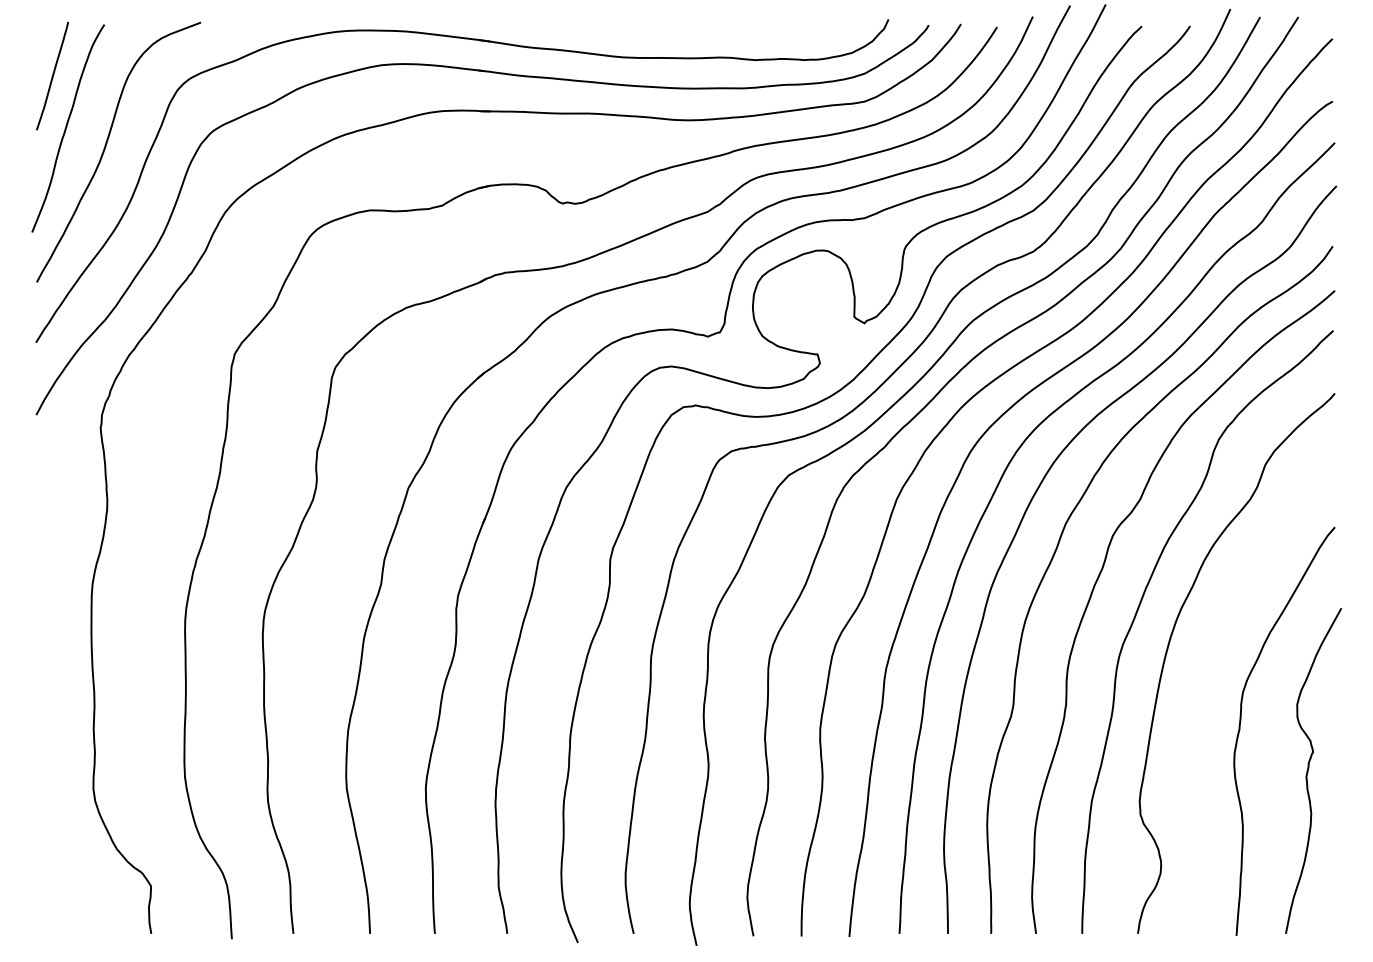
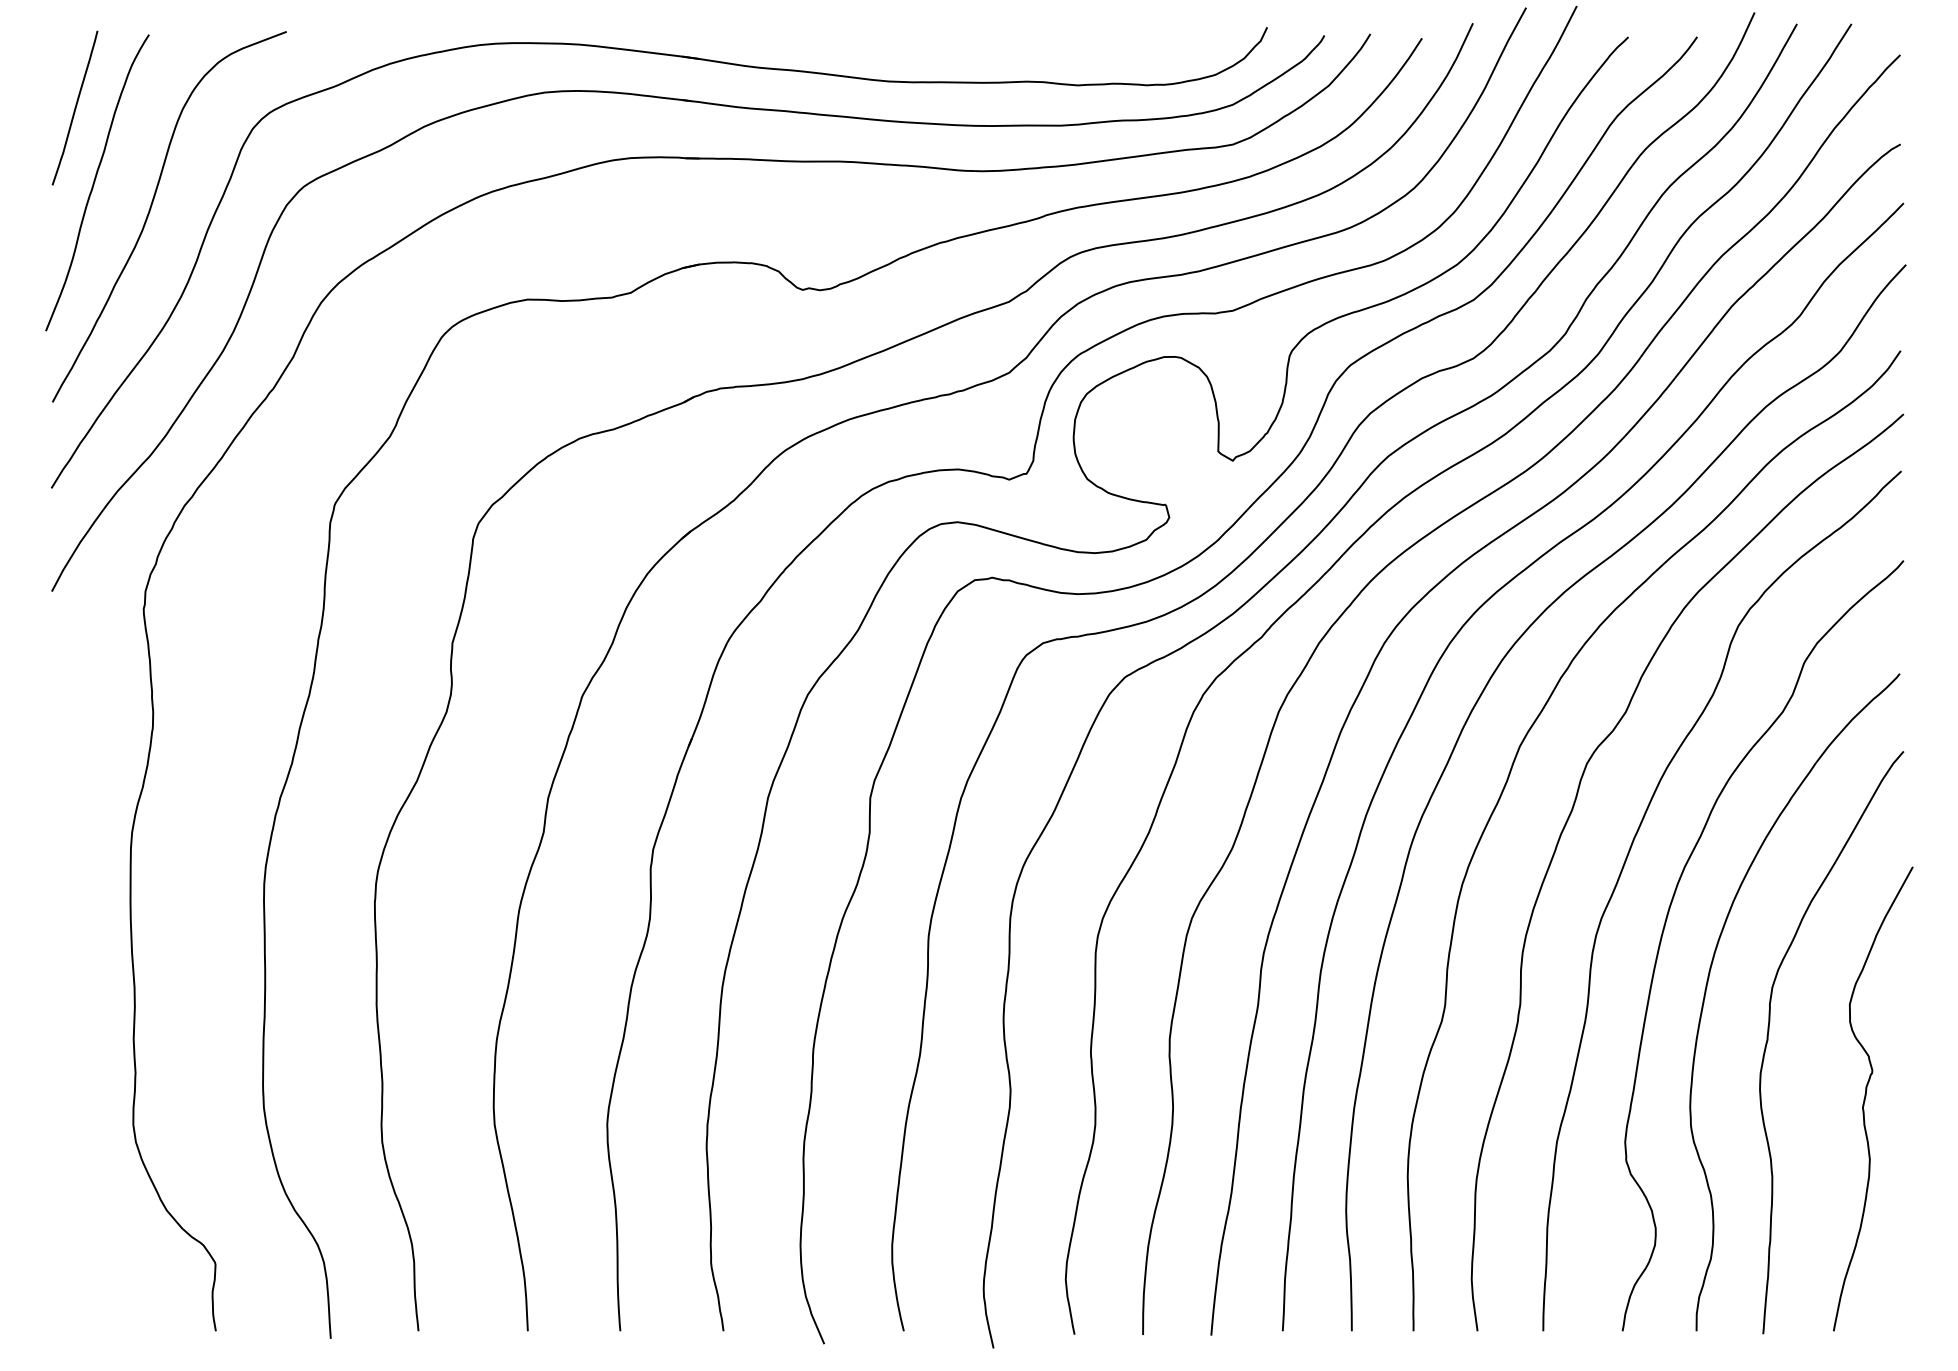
curve: (1197, 692) -> (1707, 987), added

